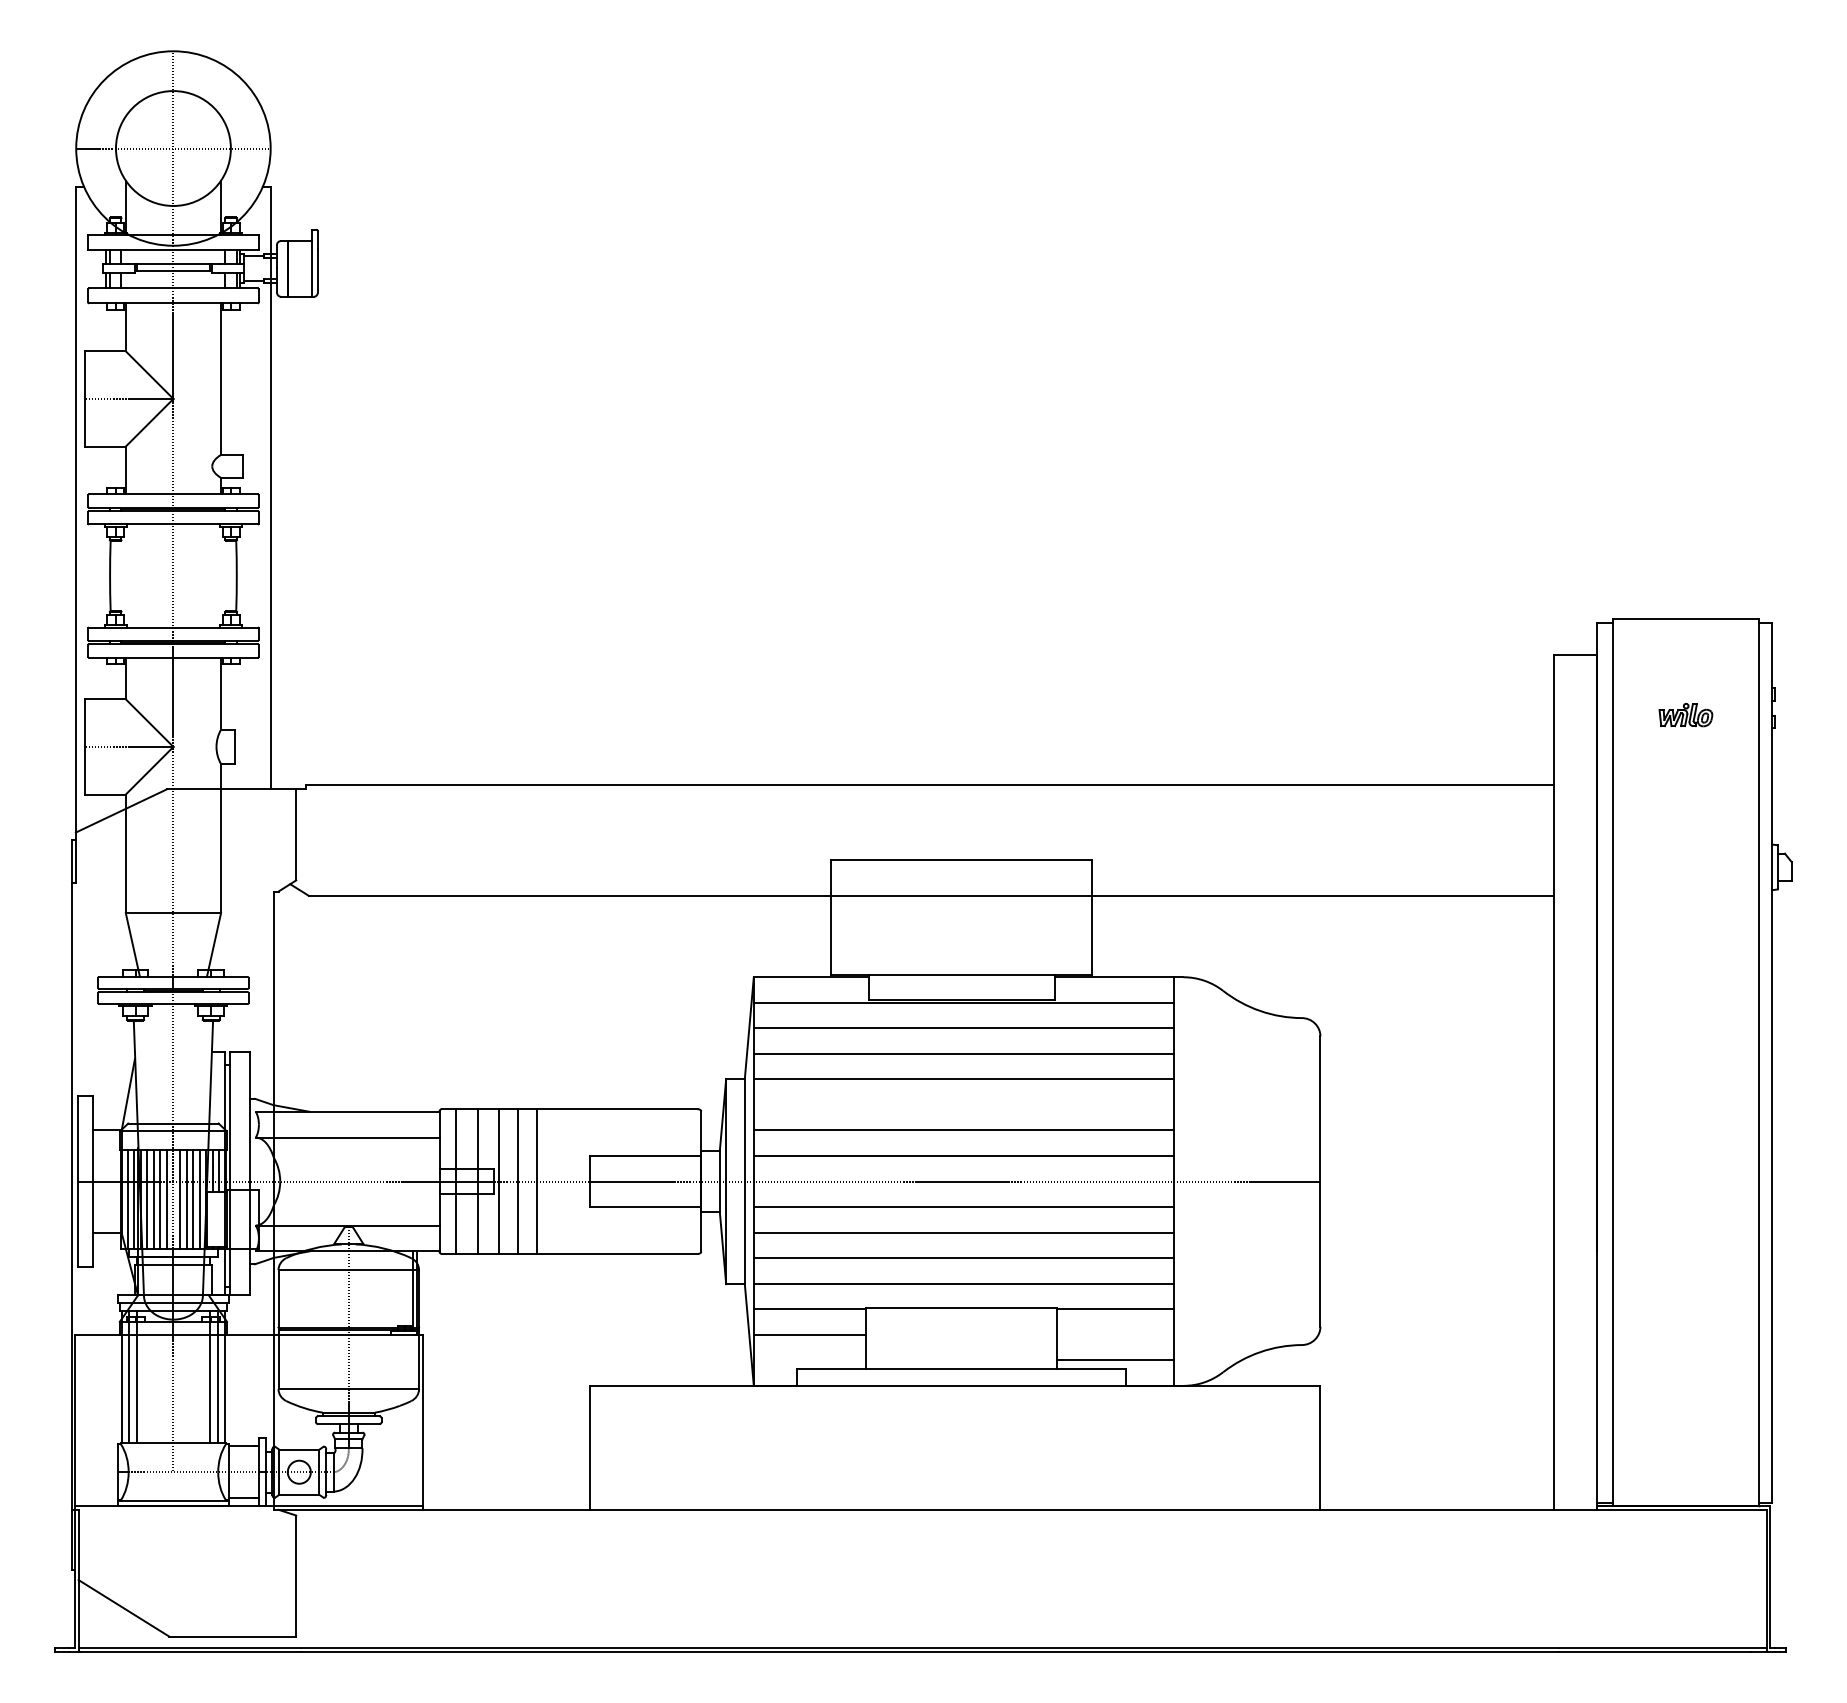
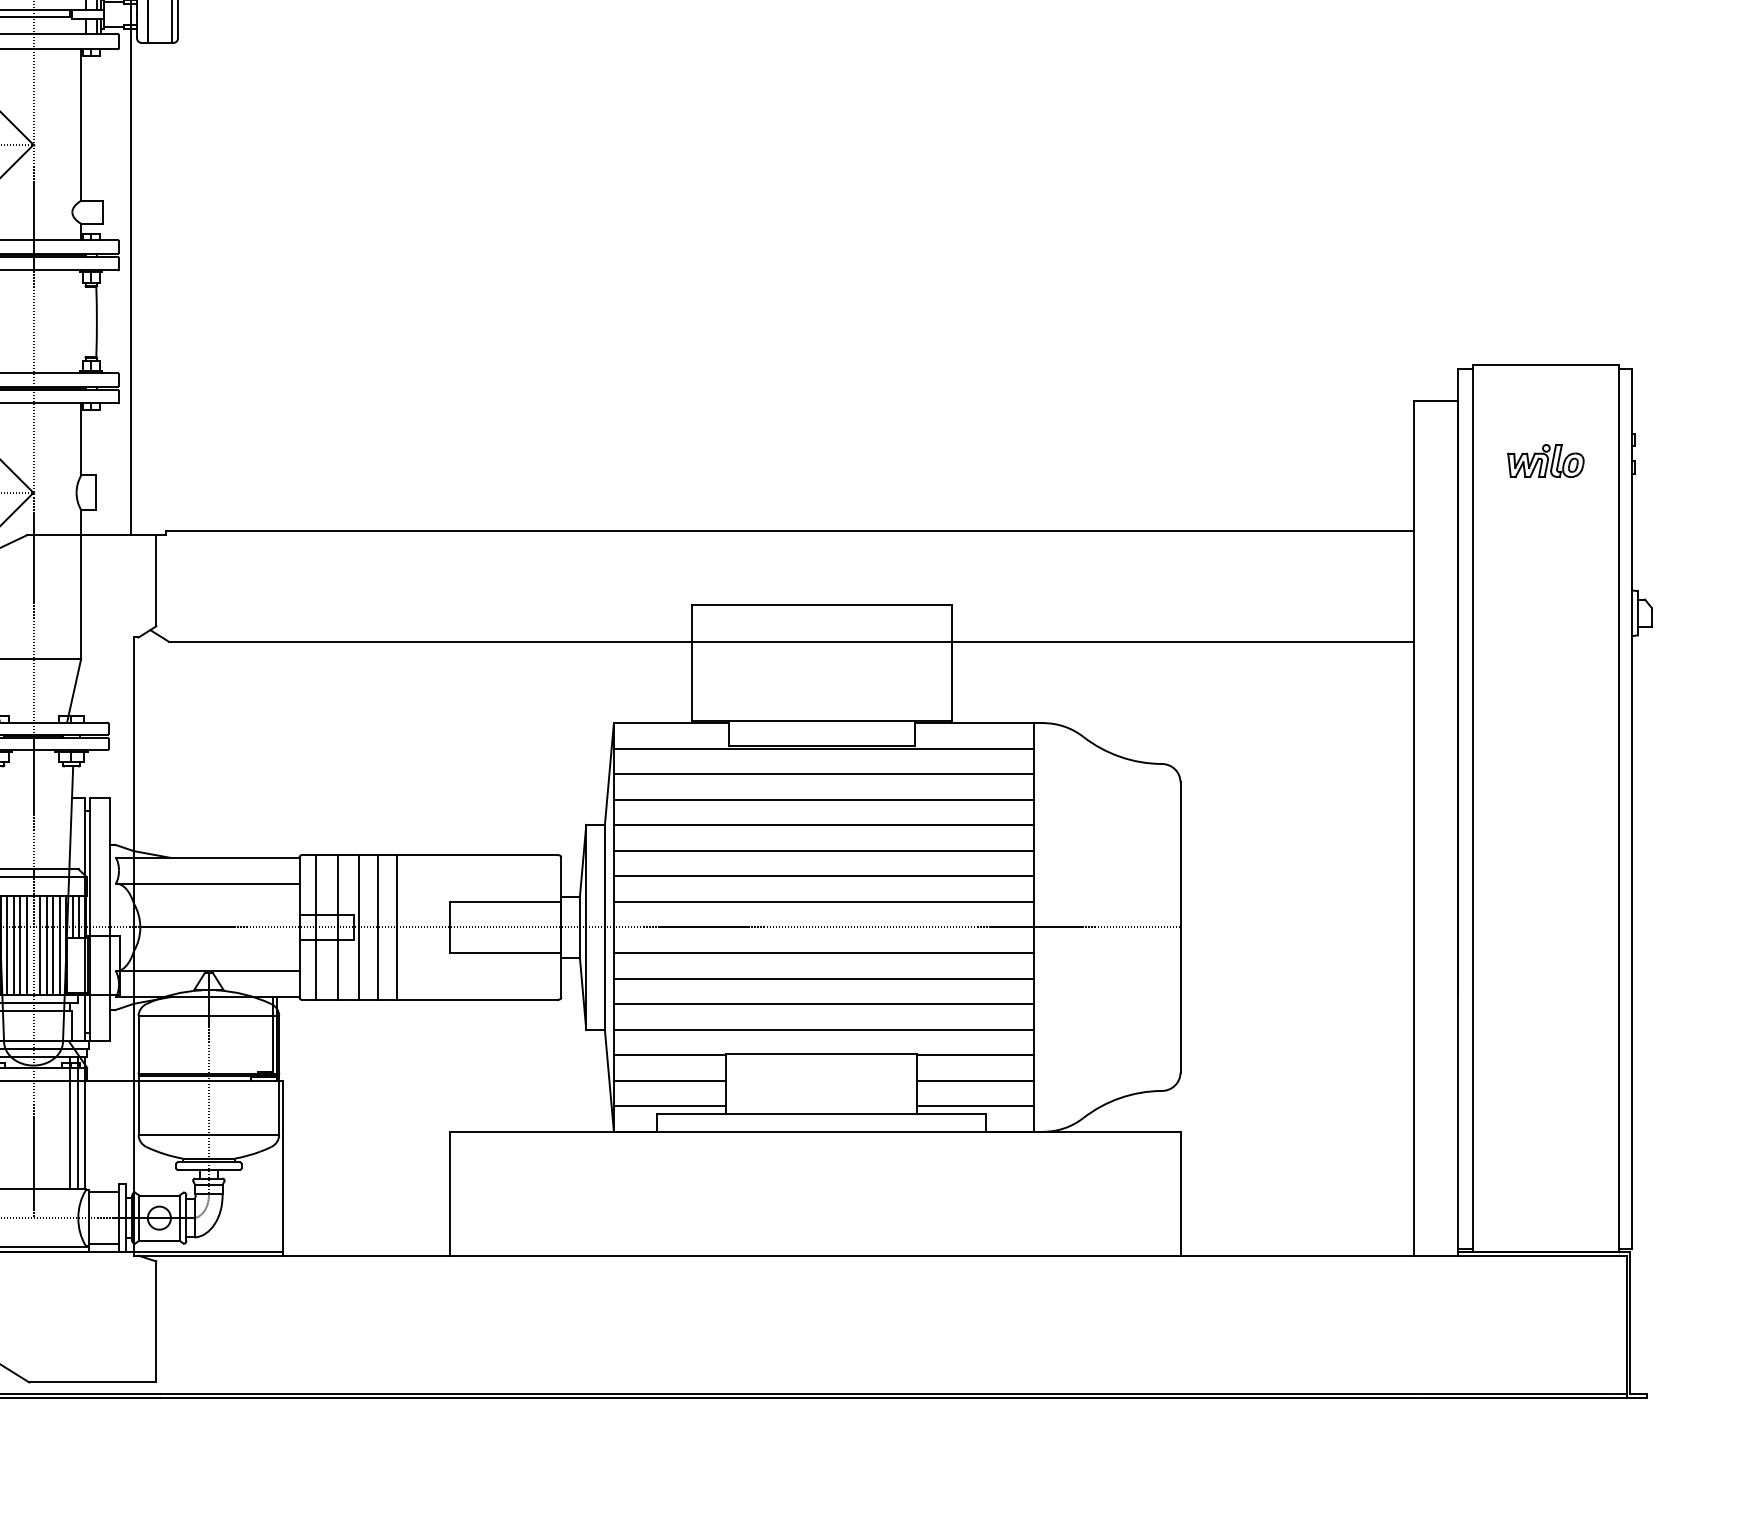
part: (1685, 714) -> (1545, 460), size x1.43
line: (963, 1104) -> (823, 850), added
line: (1115, 1334) -> (975, 1080), added
line: (809, 1360) -> (669, 1106), added

